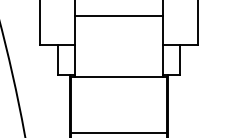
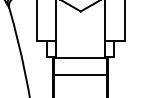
line: (118, 15) -> (80, 24), removed
line: (118, 132) -> (80, 75), moved

